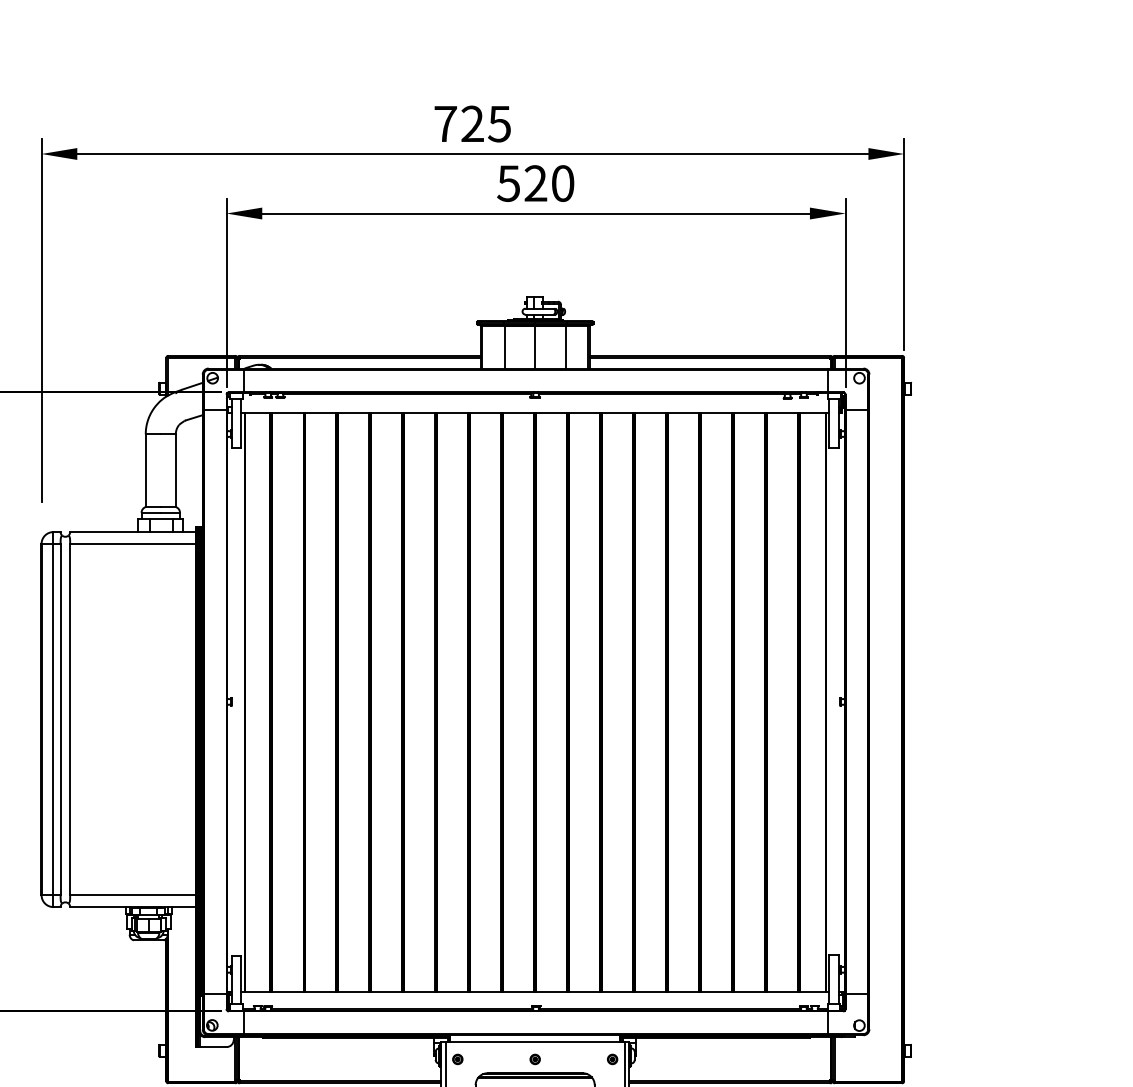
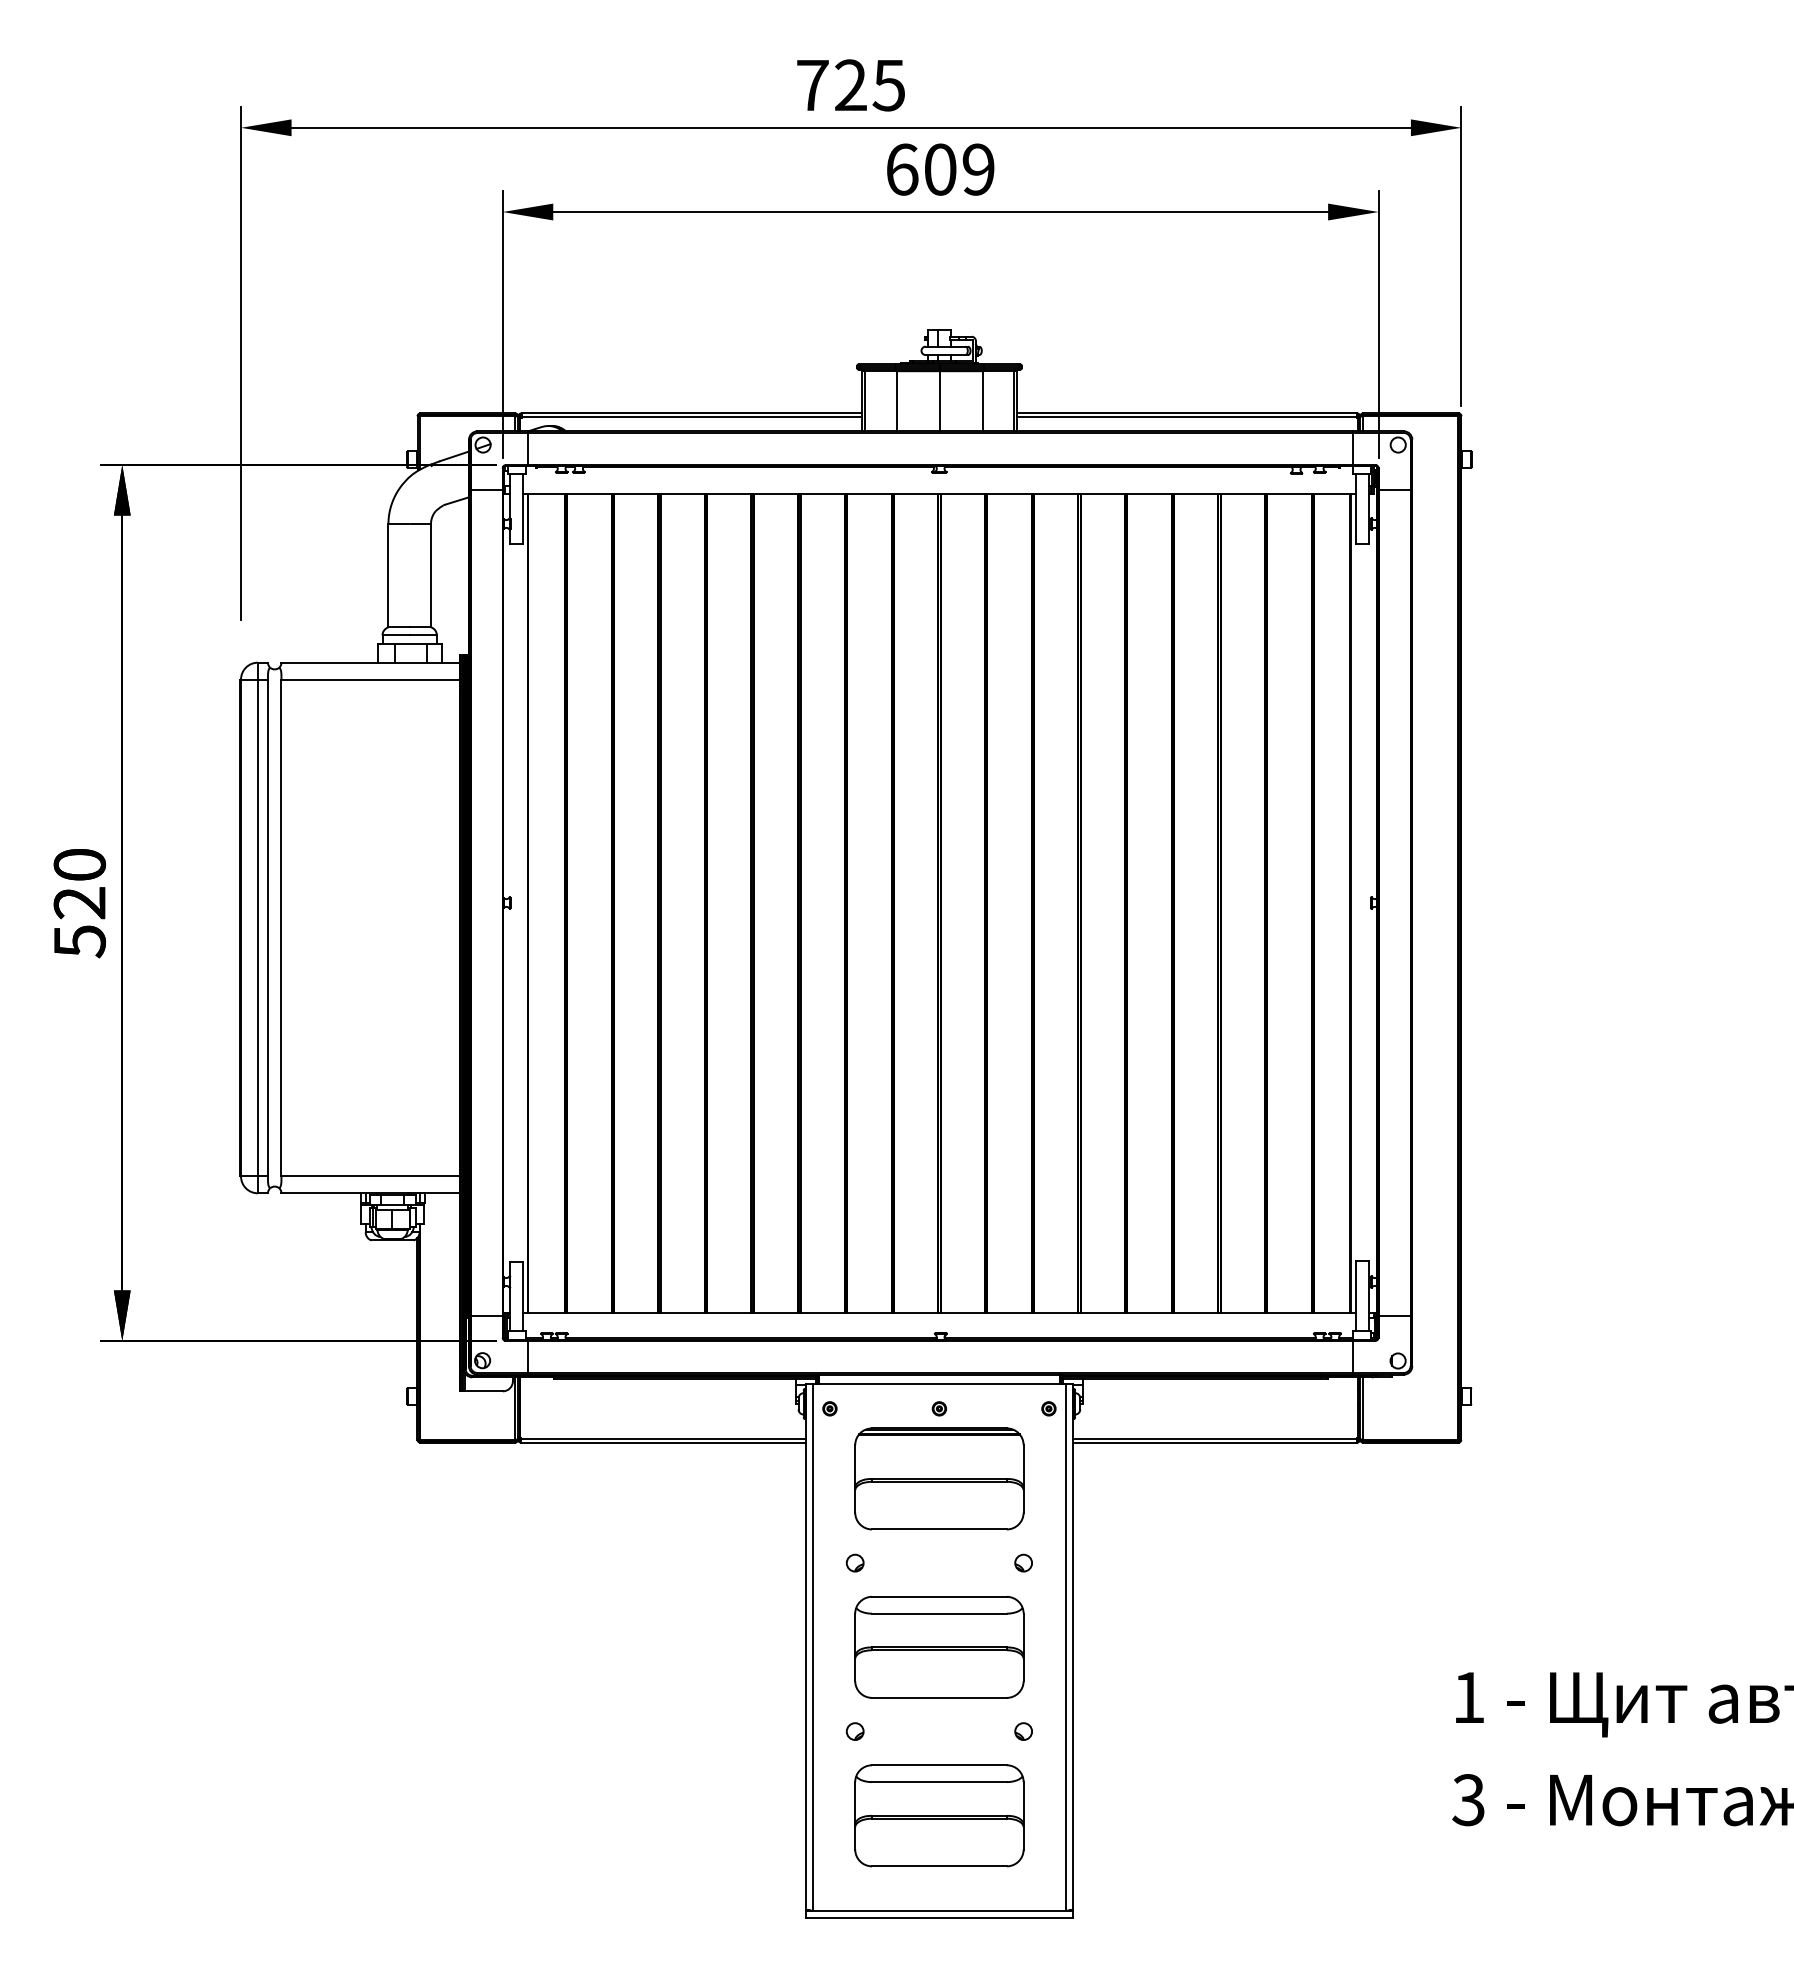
text: (535, 183) -> (939, 169), 520 -> 609

